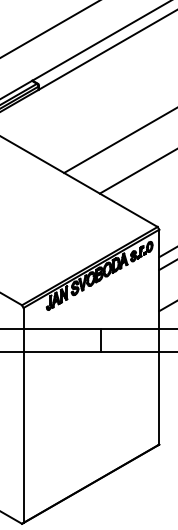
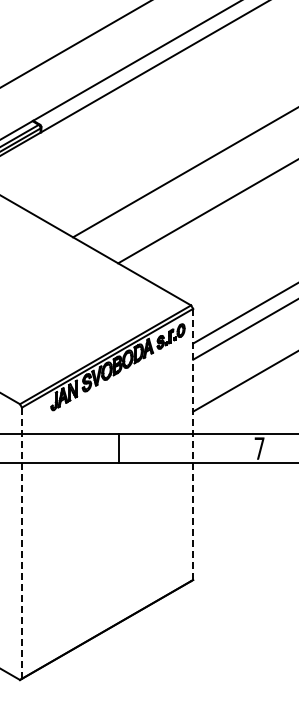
line: (159, 337) -> (193, 444), solid -> dashed
line: (23, 415) -> (21, 543), solid -> dashed

